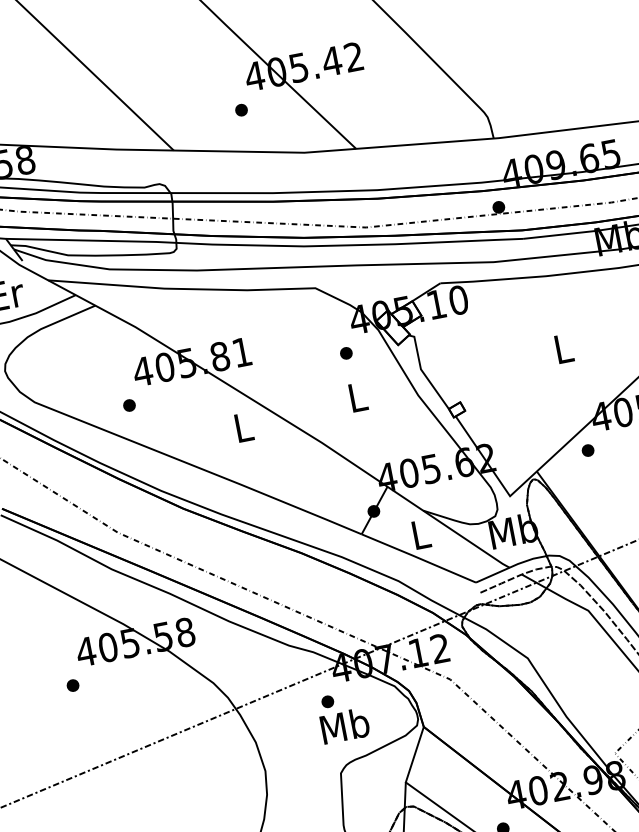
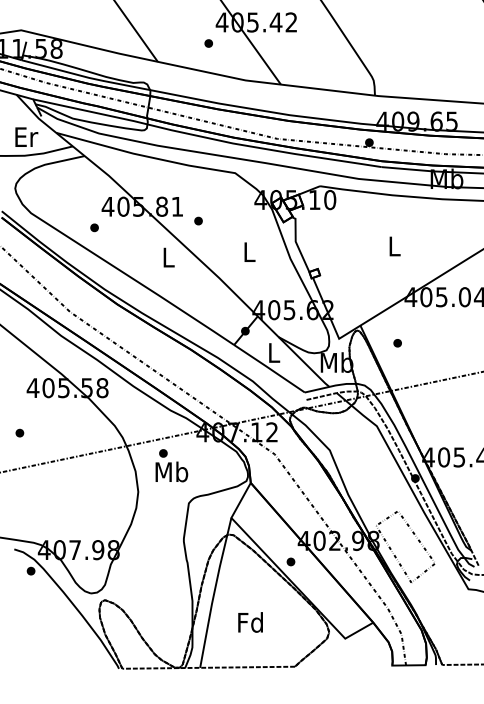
part: (346, 352) -> (198, 220), moved
part: (587, 450) -> (397, 343), moved
part: (72, 684) -> (19, 432), moved
text: (342, 716) -> (171, 465), moved

